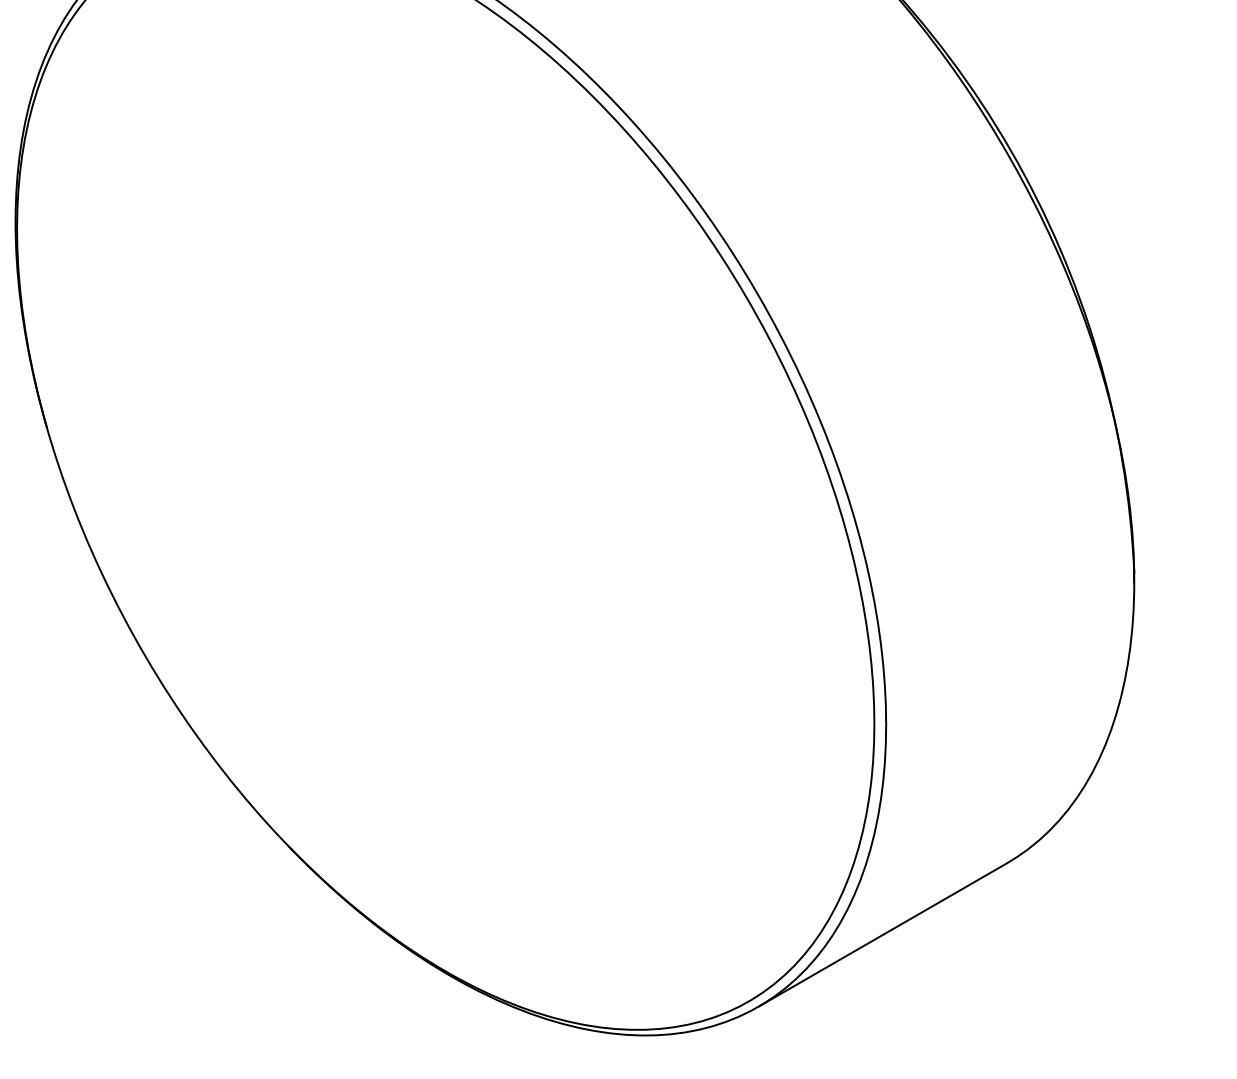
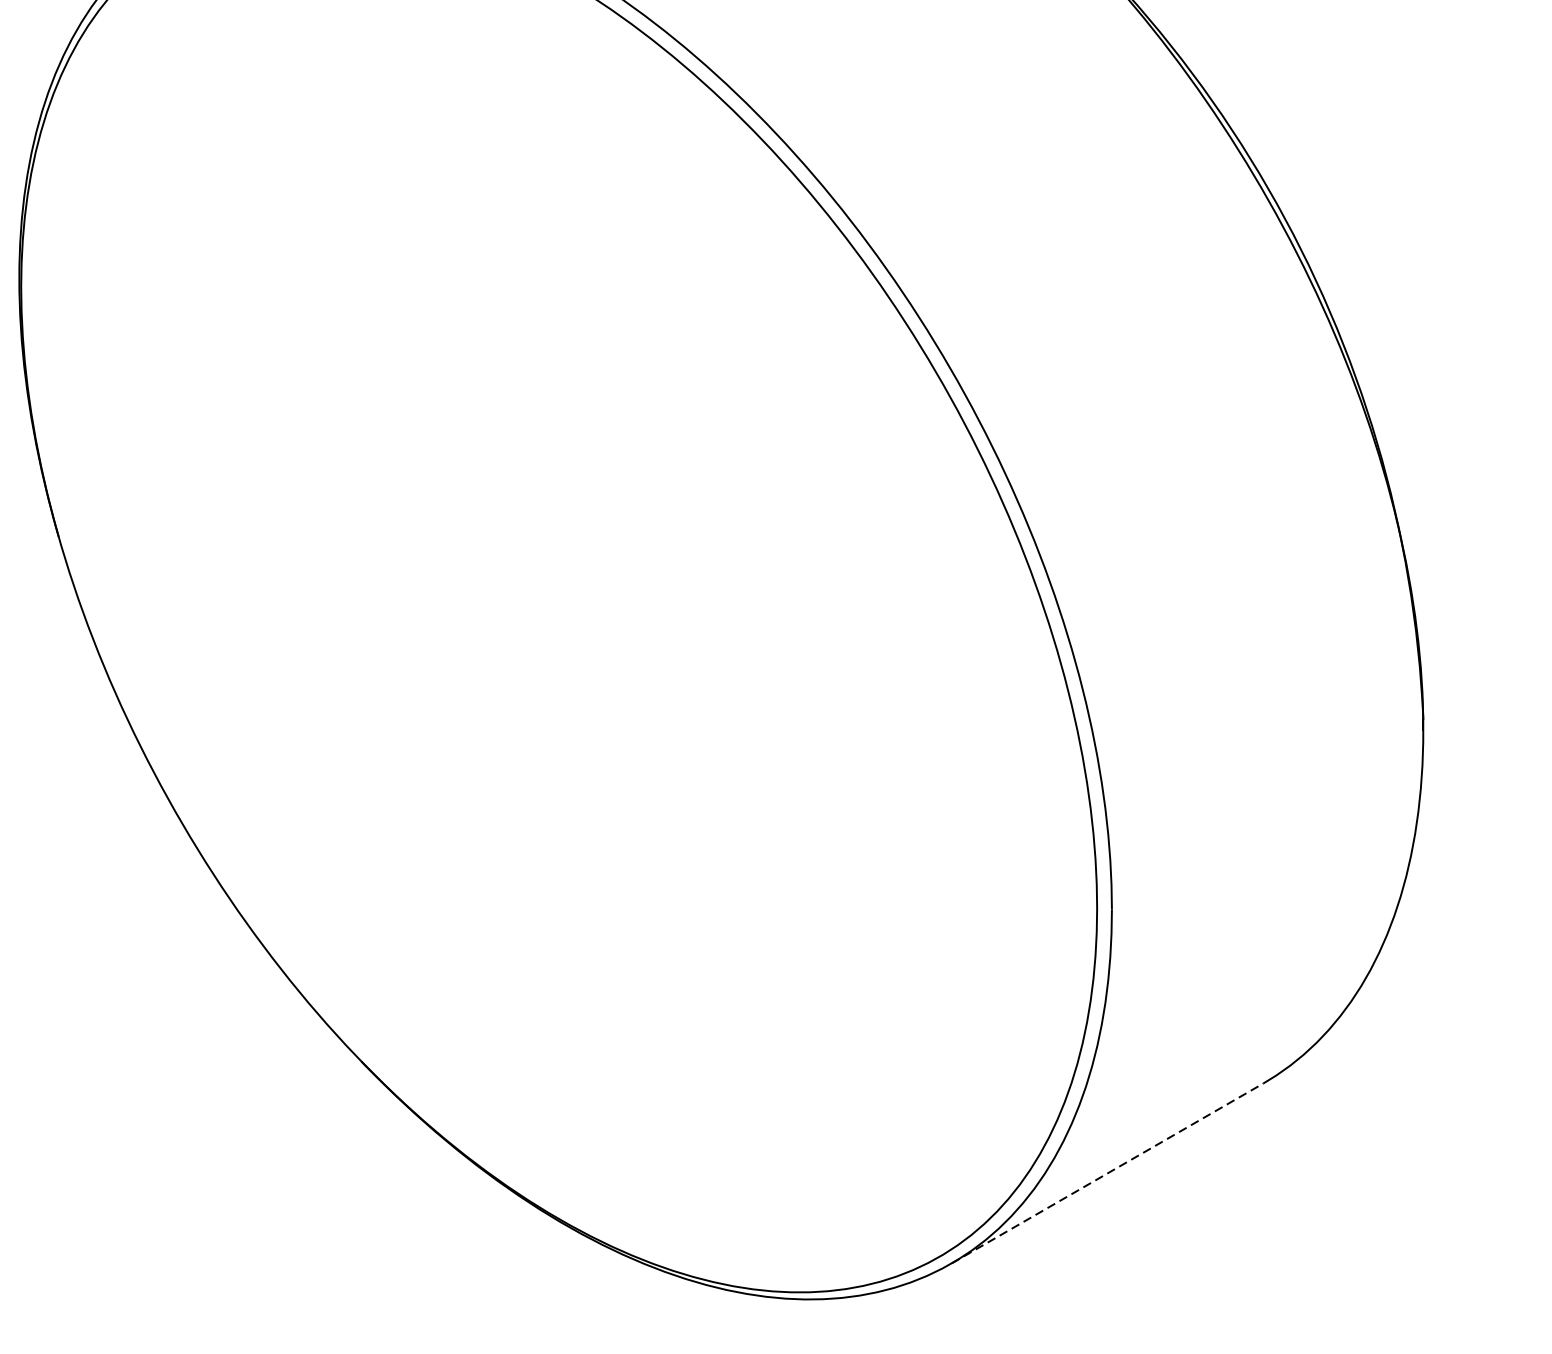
line: (883, 934) -> (1108, 1172), solid -> dashed

